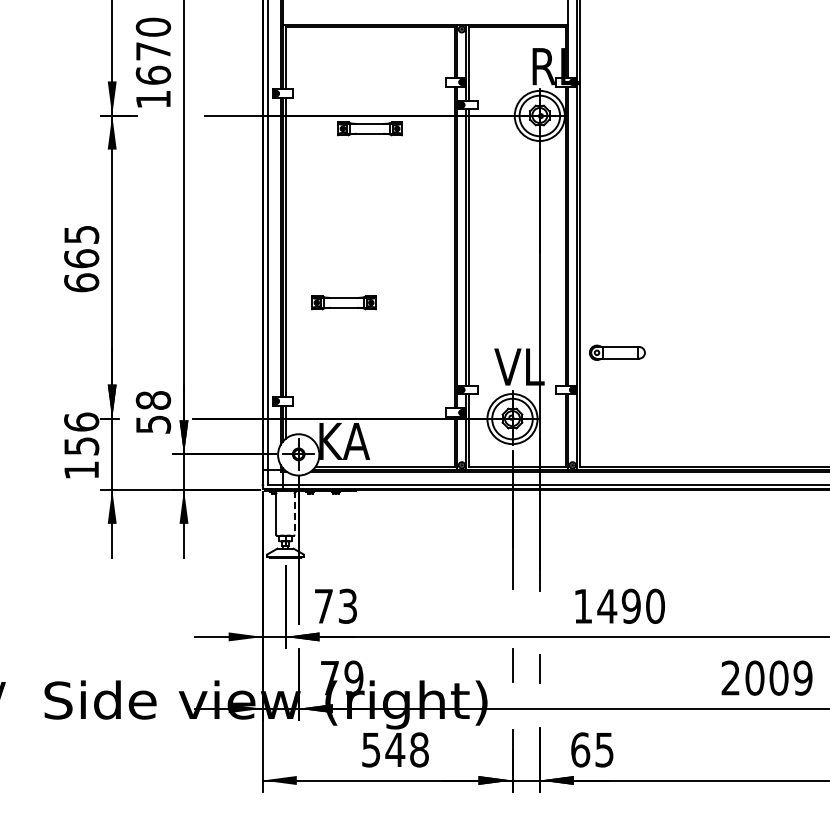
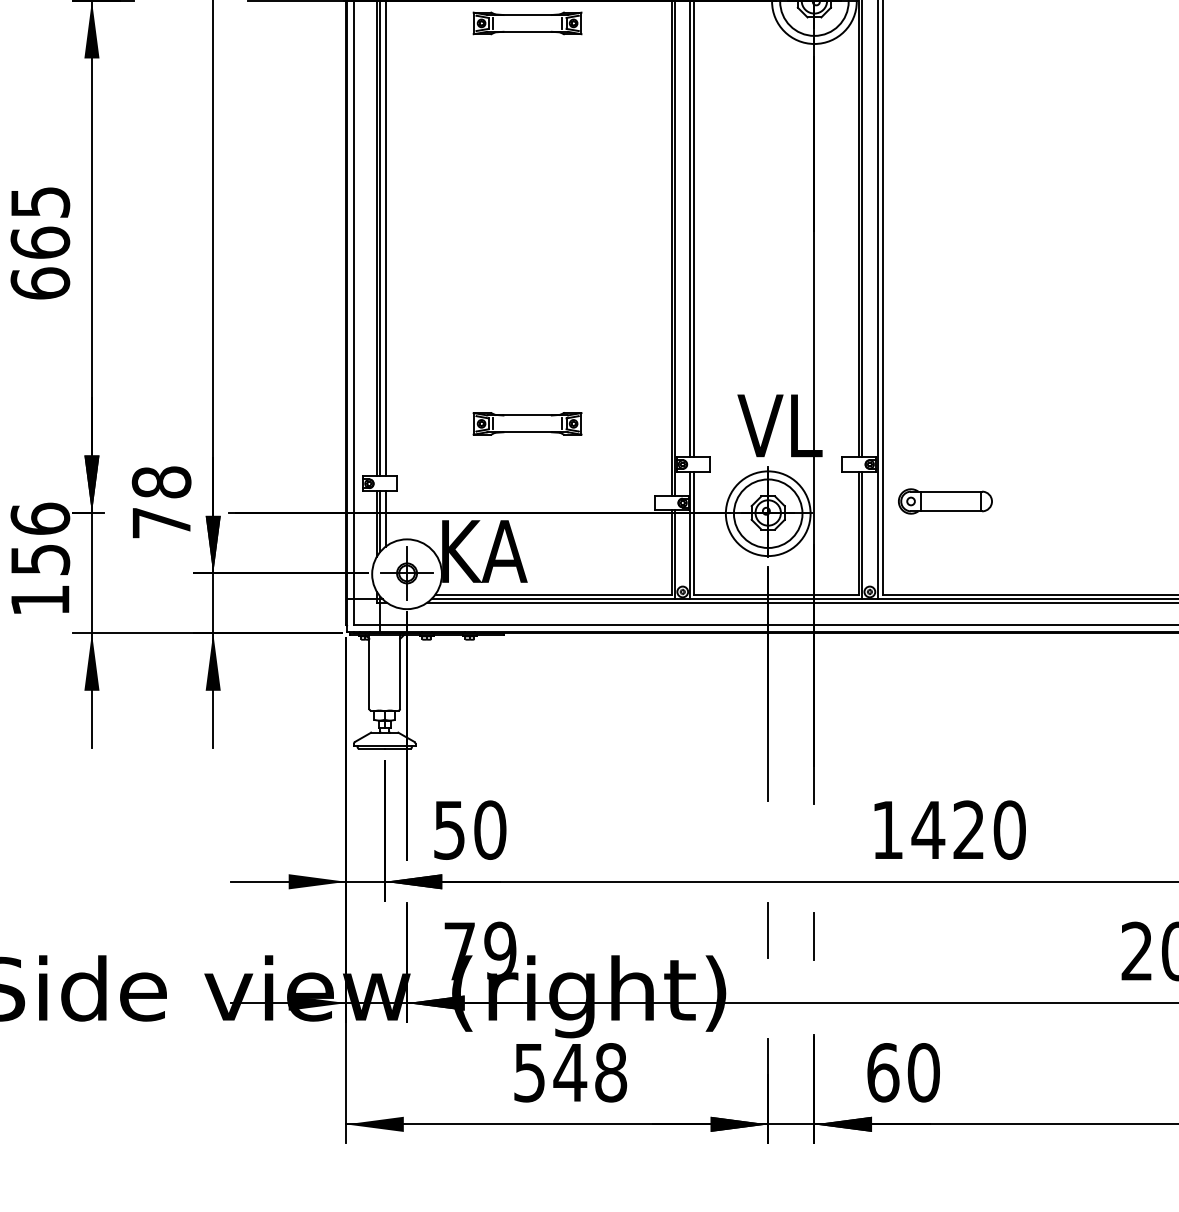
part: (343, 302) -> (526, 423), moved
part: (617, 352) -> (945, 500), moved
text: (153, 424) -> (161, 522), 58 -> 78
line: (294, 512) -> (399, 671), dashed -> solid
text: (335, 605) -> (469, 828), 73 -> 50
text: (630, 605) -> (967, 828), 1490 -> 1420
text: (604, 749) -> (923, 1071), 65 -> 60

